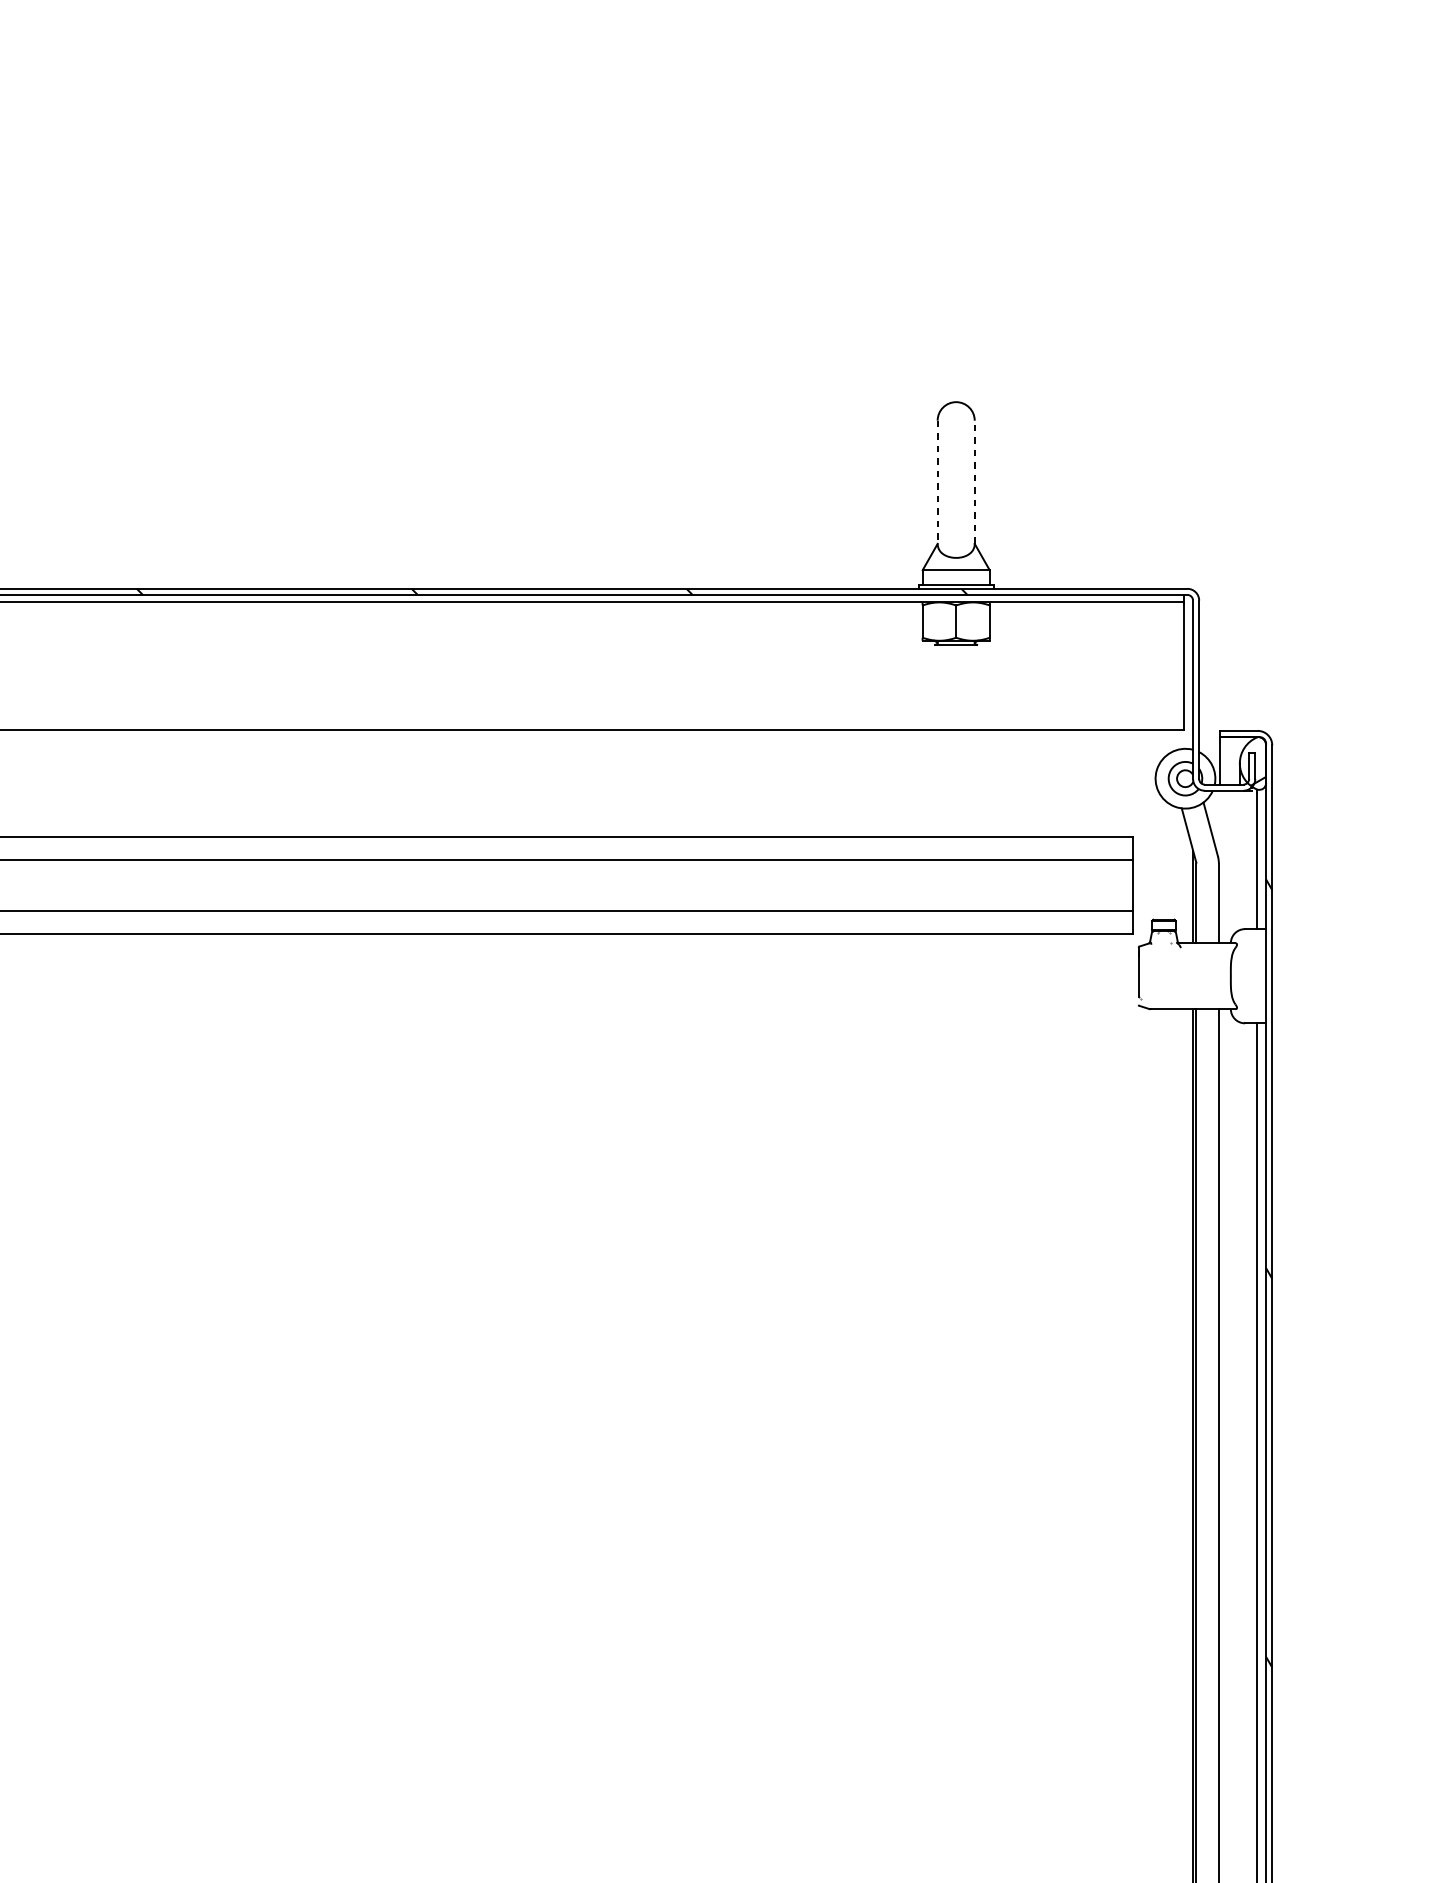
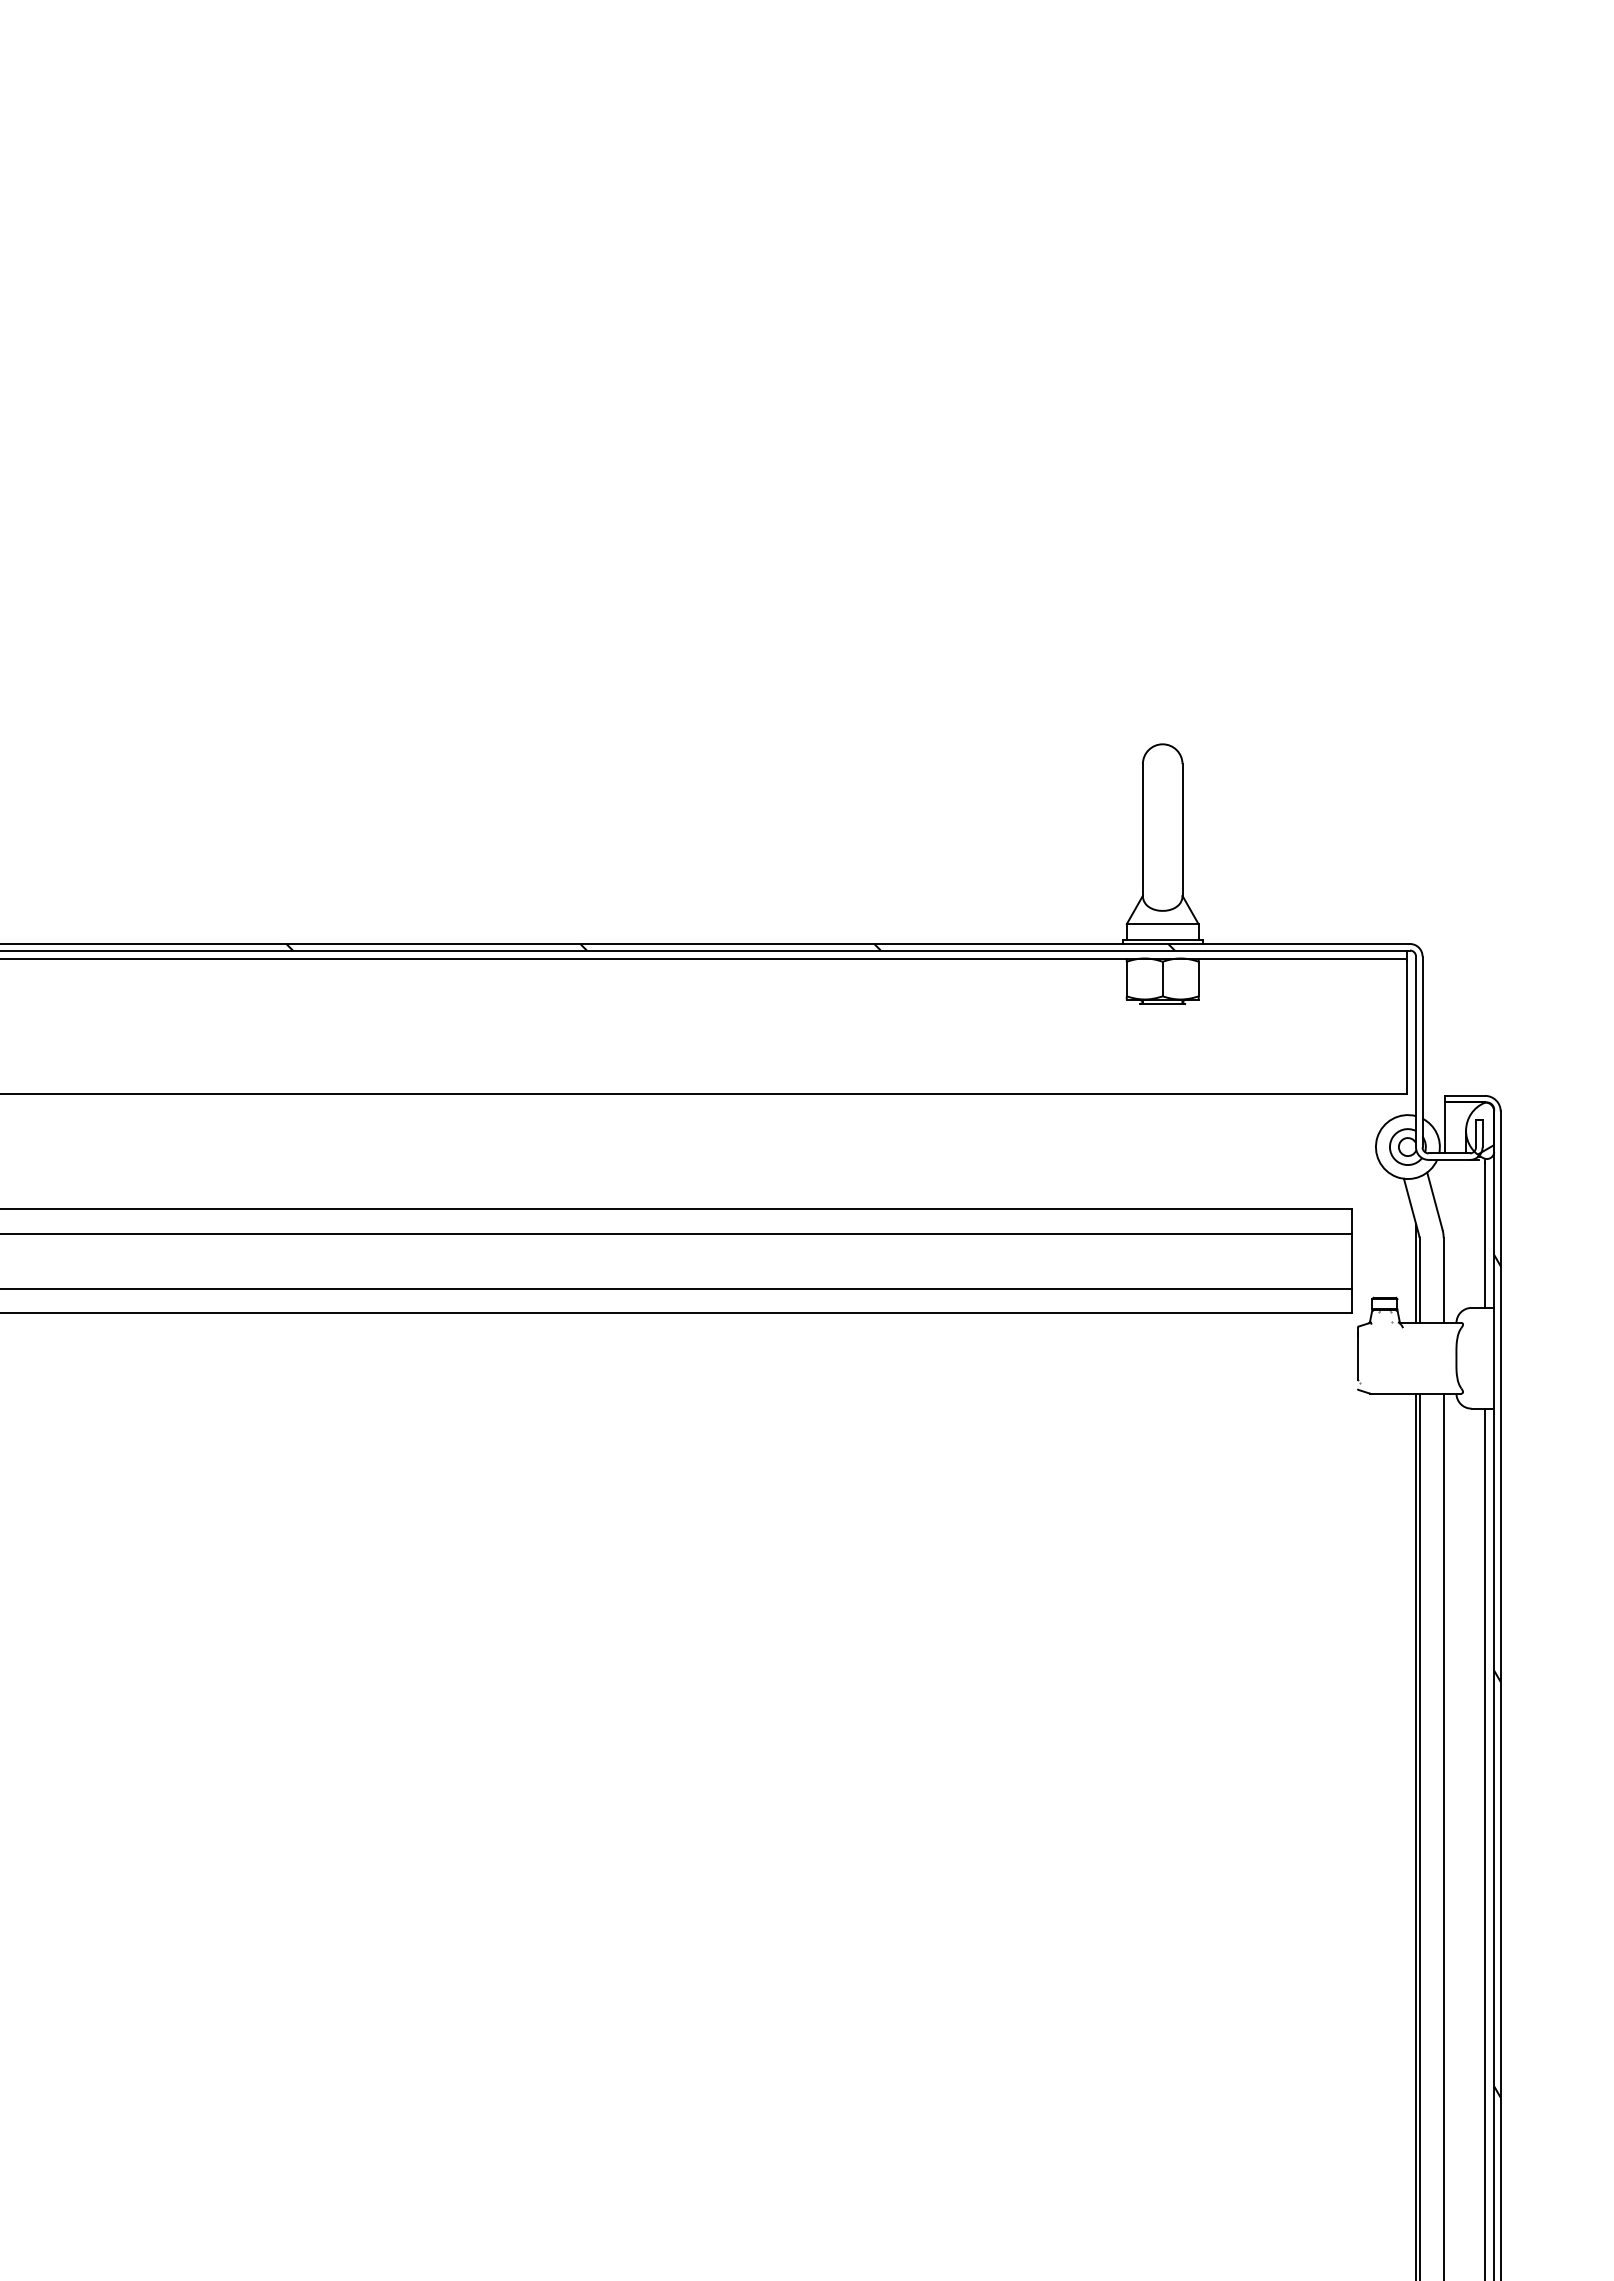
line: (937, 482) -> (1142, 830), dashed -> solid
line: (974, 482) -> (1182, 830), dashed -> solid

